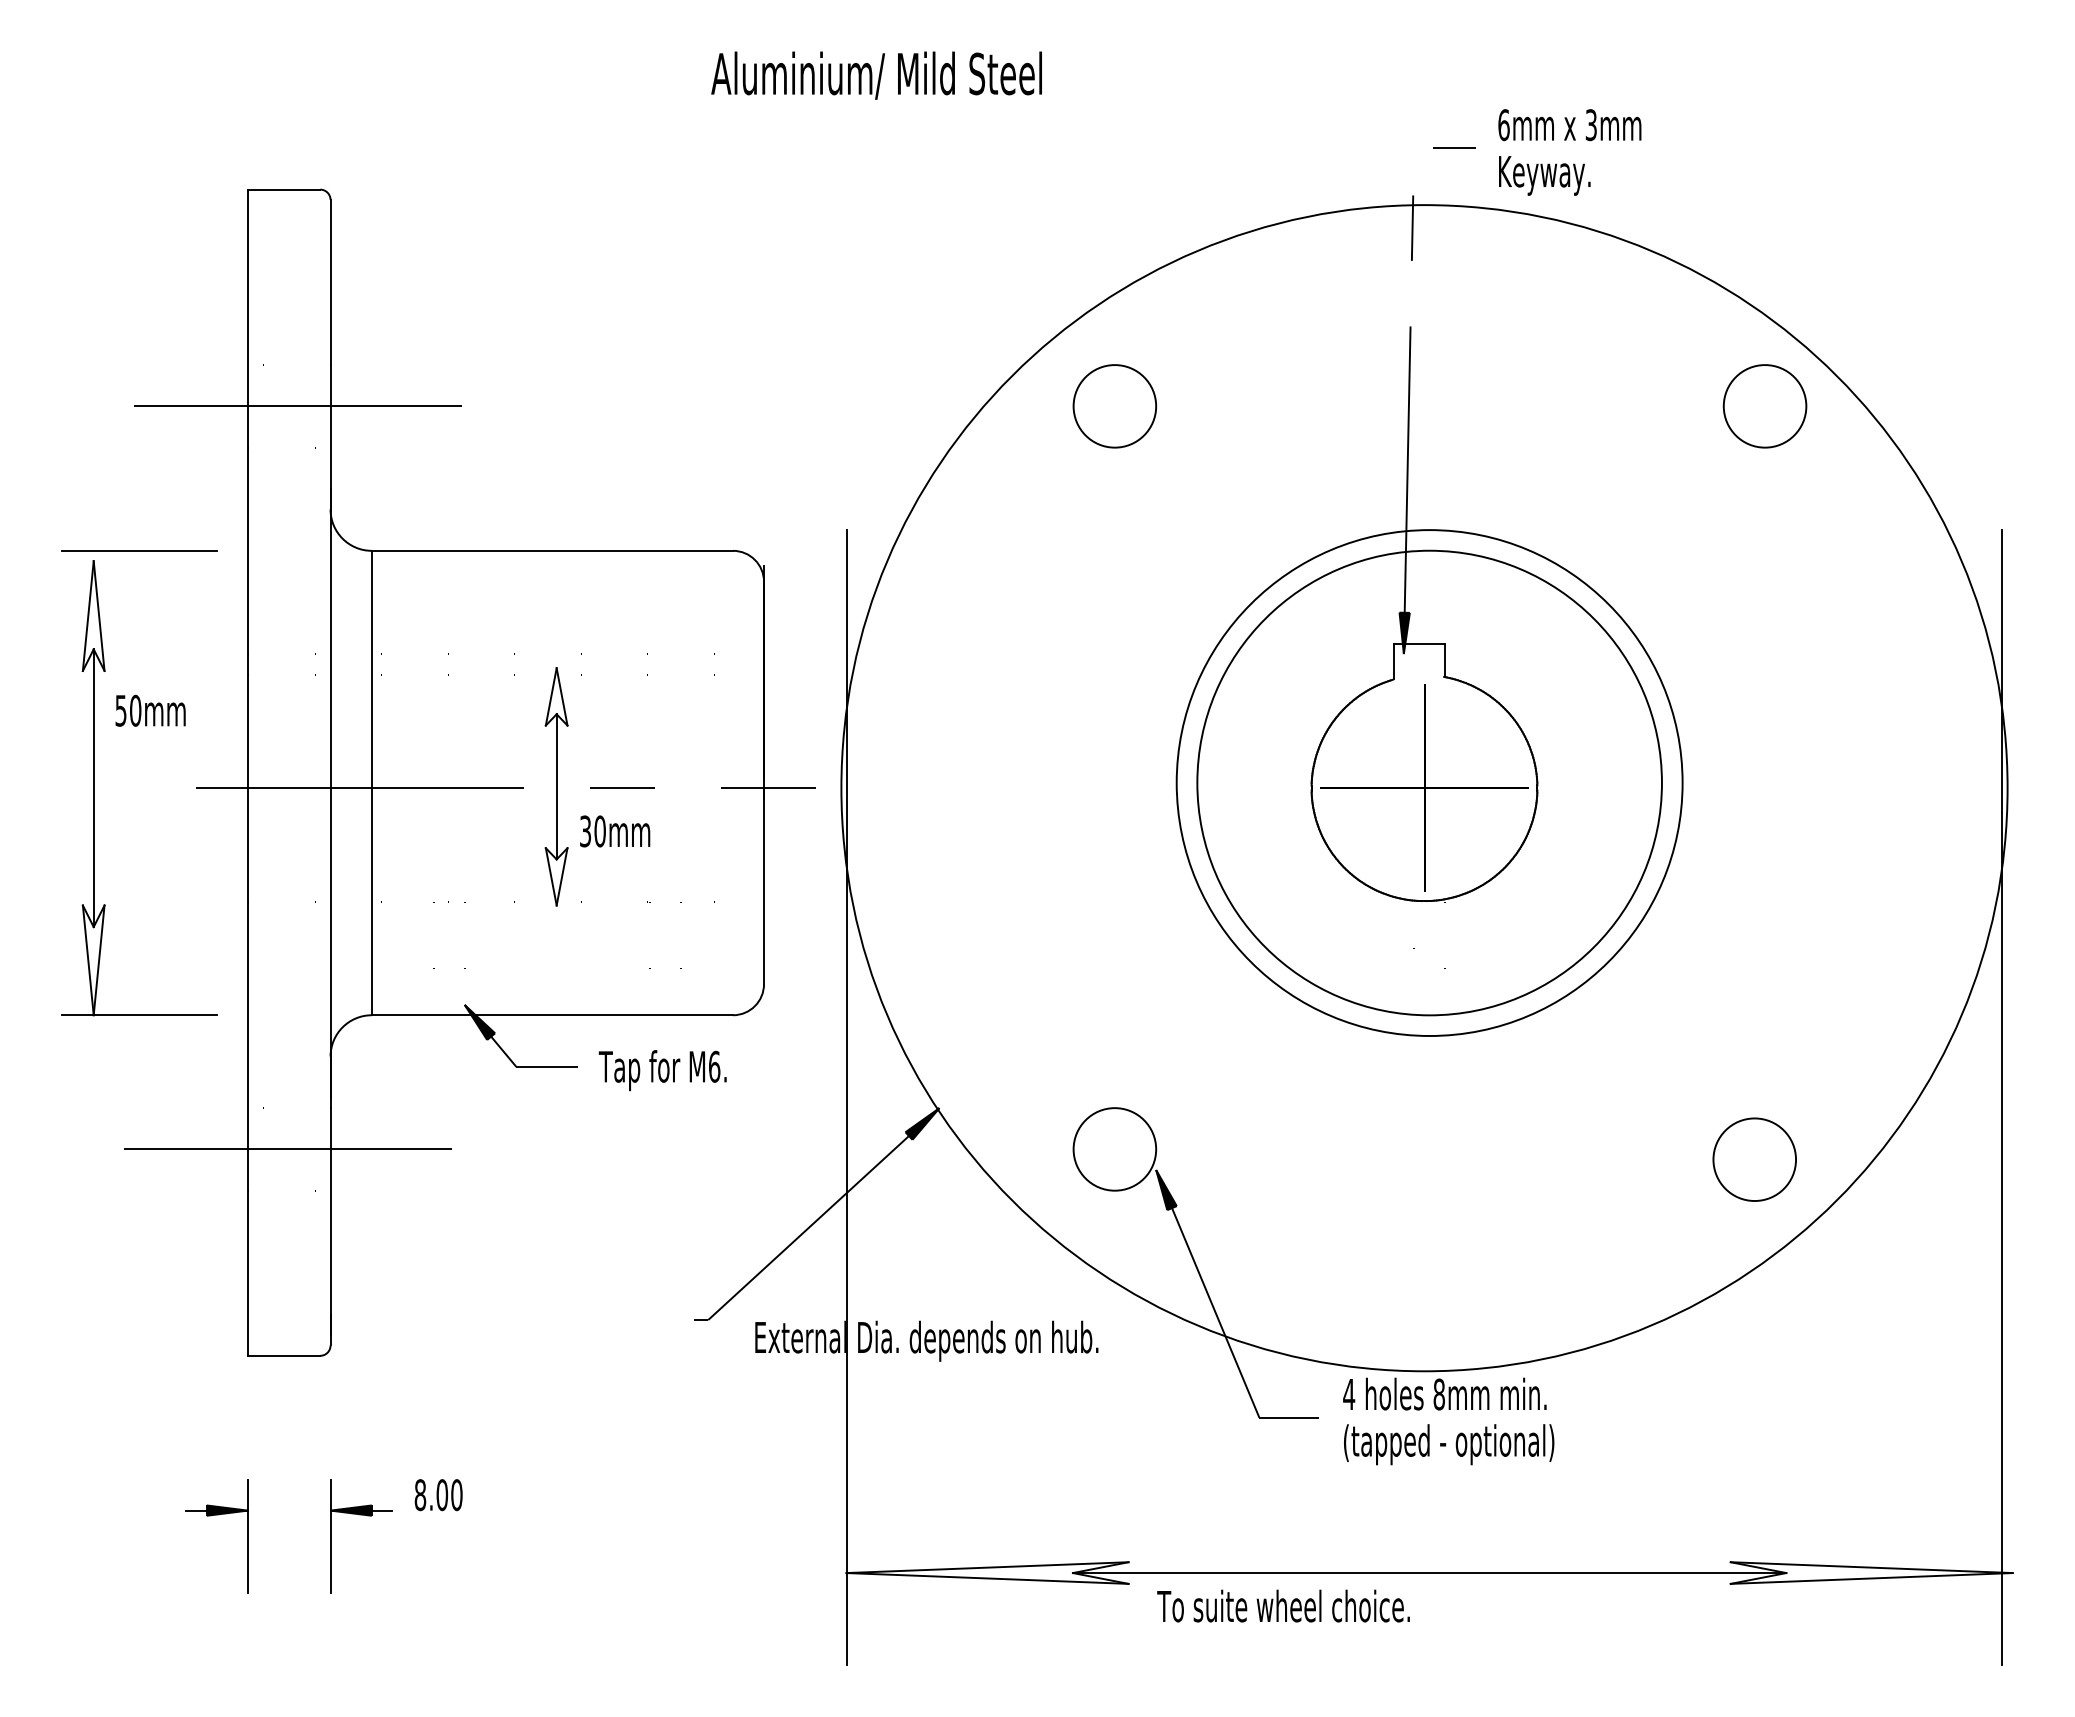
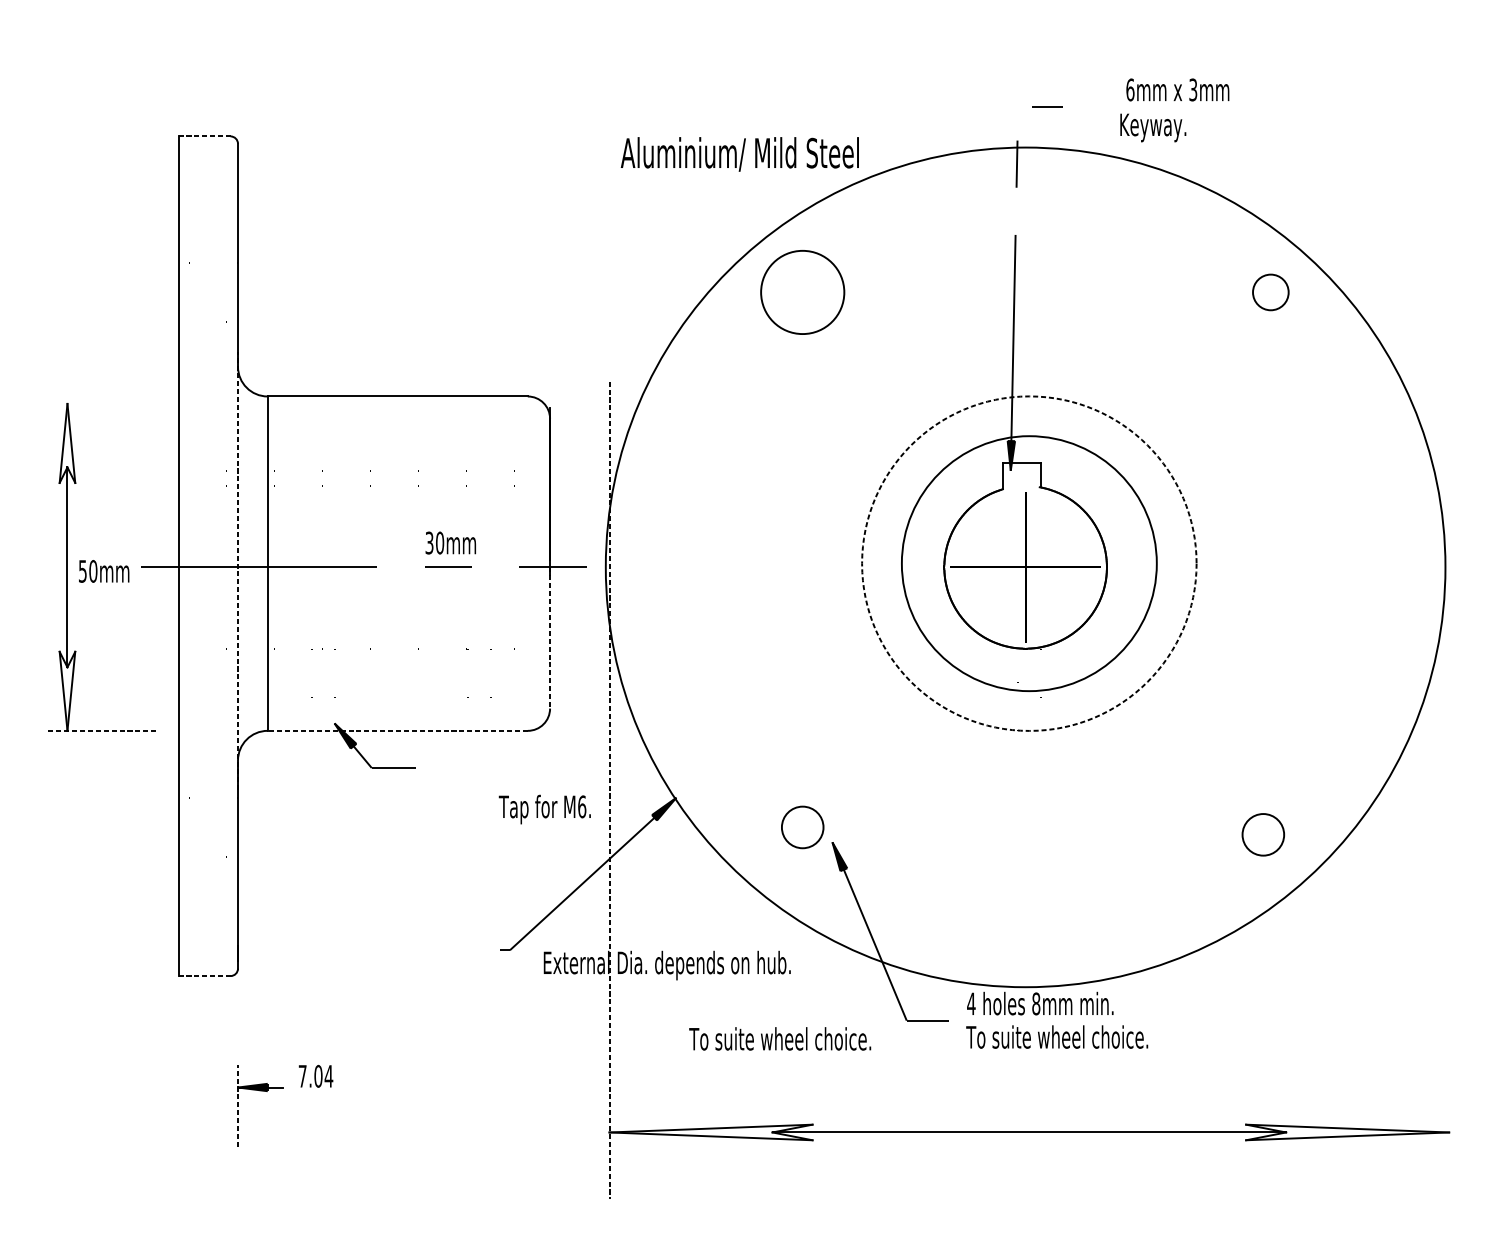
text: (876, 75) -> (739, 154), moved
text: (1569, 125) -> (1177, 90), moved
text: (1544, 175) -> (1153, 127), moved
line: (284, 189) -> (204, 136), solid -> dashed
line: (299, 406) -> (215, 292), removed
circle: (1114, 406) -> (802, 292), size x1.4
circle: (1764, 406) -> (1270, 292), size x0.6
line: (139, 550) -> (100, 396), removed
text: (150, 710) -> (104, 571), moved
circle: (1429, 782) -> (1029, 563), size x0.7
circle: (1429, 782) -> (1029, 563), solid -> dashed
part: (556, 786) -> (400, 566), removed
line: (330, 792) -> (237, 570), solid -> dashed
text: (615, 831) -> (451, 543), moved
line: (764, 886) -> (550, 638), solid -> dashed
line: (139, 1015) -> (100, 731), solid -> dashed
line: (552, 1015) -> (397, 731), solid -> dashed
text: (662, 1070) -> (544, 809), moved
line: (846, 1097) -> (609, 790), solid -> dashed
line: (2002, 1097) -> (1441, 790), removed
line: (299, 1149) -> (215, 827), removed
circle: (1114, 1149) -> (802, 827), size x0.7
circle: (1754, 1159) -> (1263, 834), size x0.7
line: (284, 1355) -> (204, 975), solid -> dashed
text: (1467, 1444) -> (1056, 1039), (tapped - optional) -> To suite wheel choice.
text: (438, 1495) -> (315, 1076), 8.00 -> 7.04
part: (211, 1516) -> (152, 1091), removed
line: (330, 1536) -> (237, 1106), solid -> dashed
text: (1283, 1605) -> (780, 1038), moved

